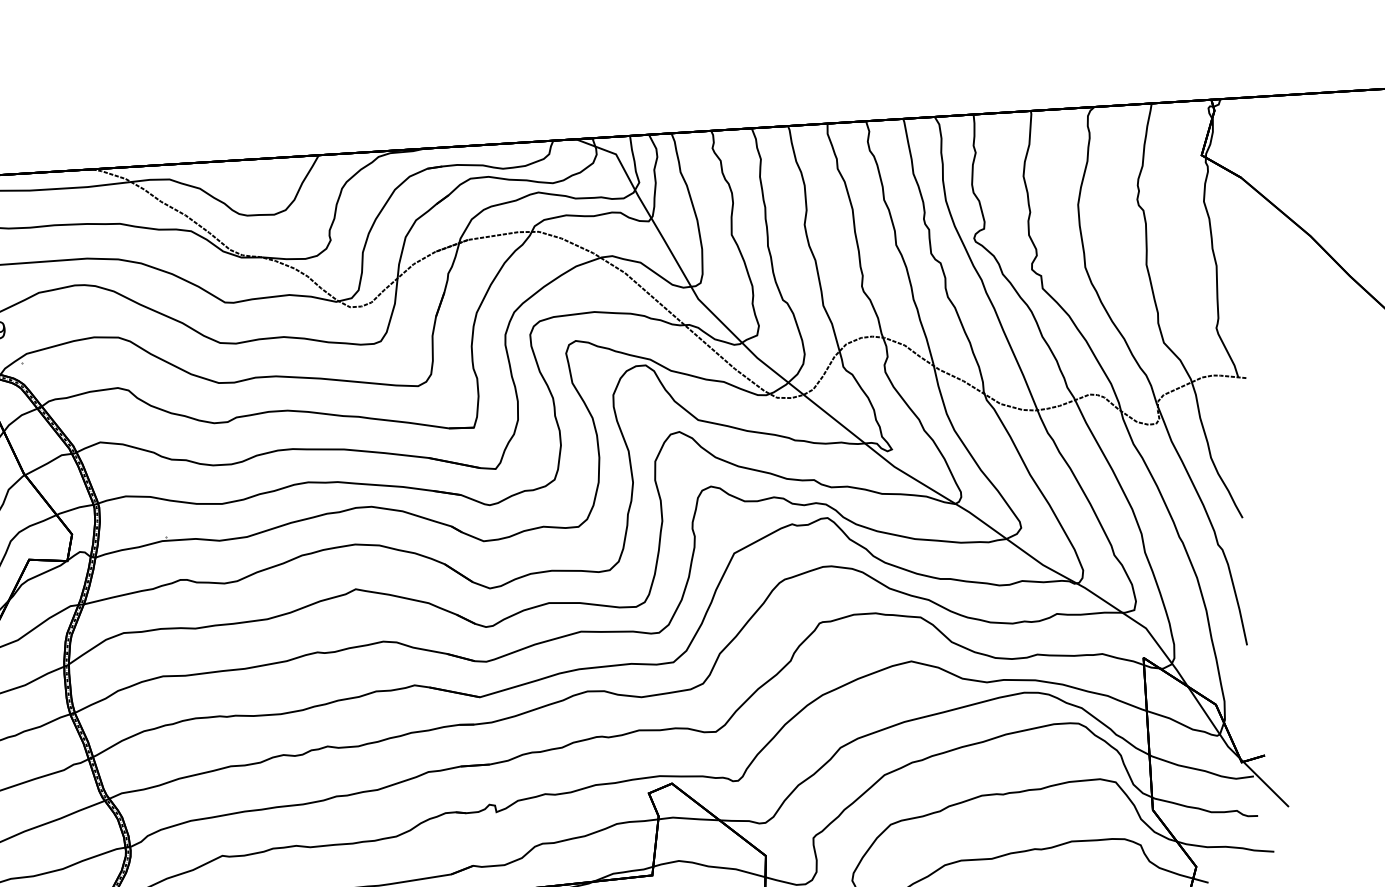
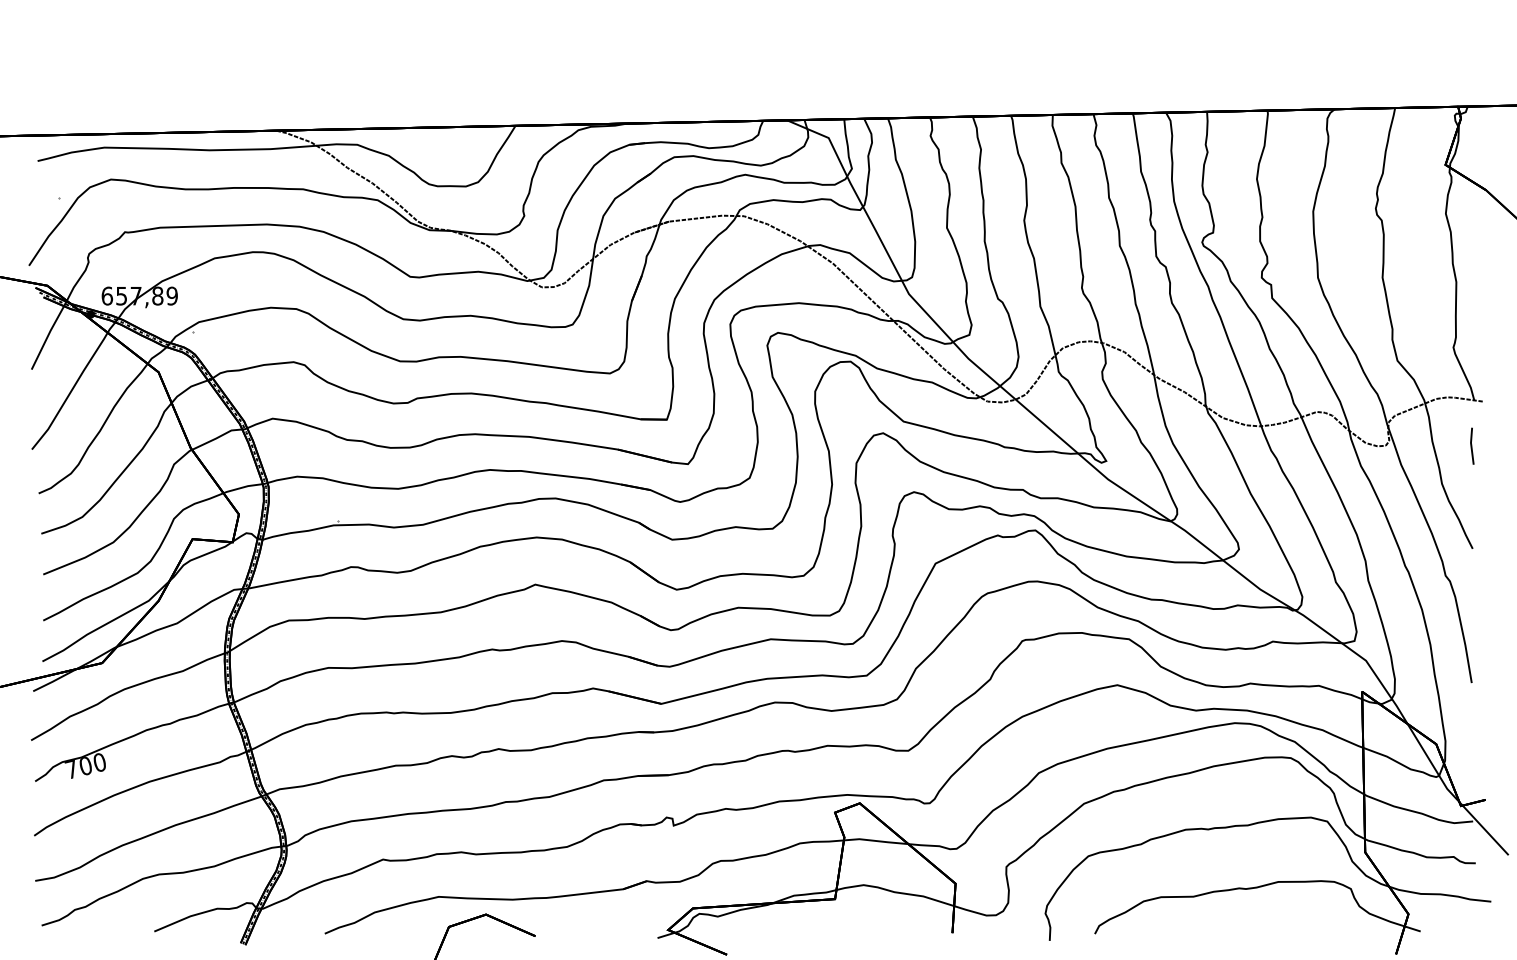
line: (1238, 420) -> (1472, 445), added

